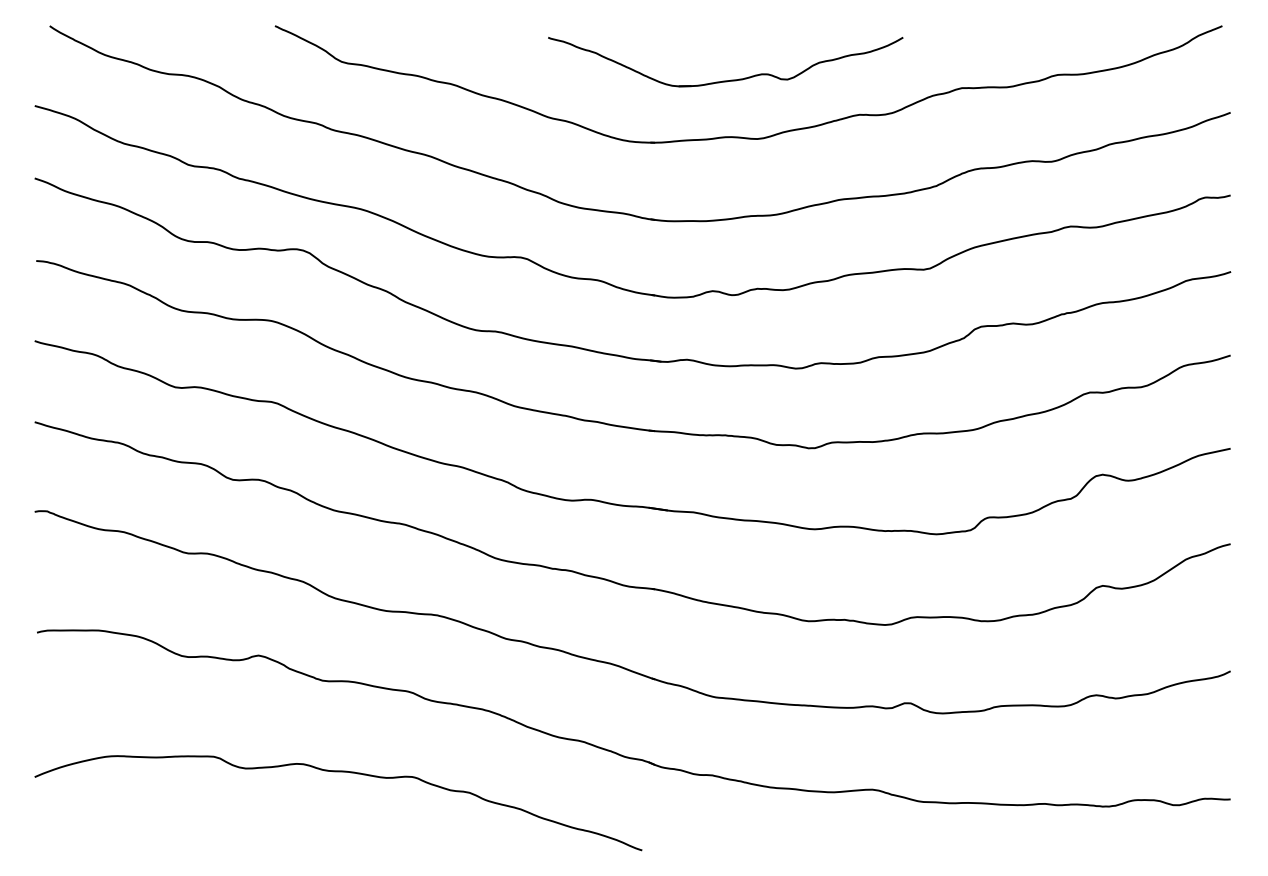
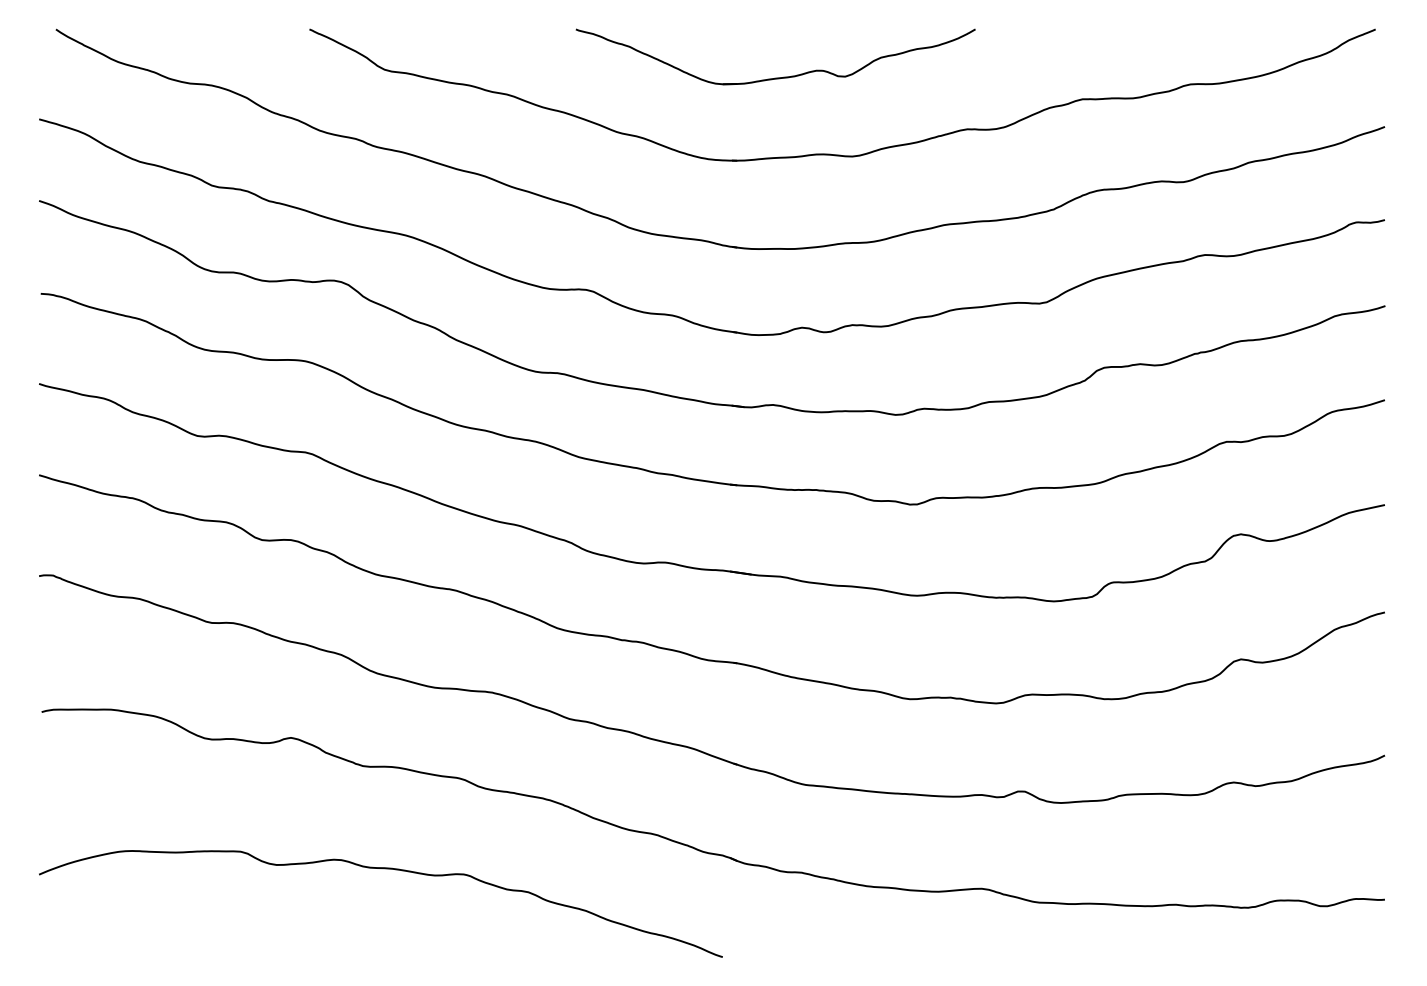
part: (725, 80) -> (775, 77), moved

